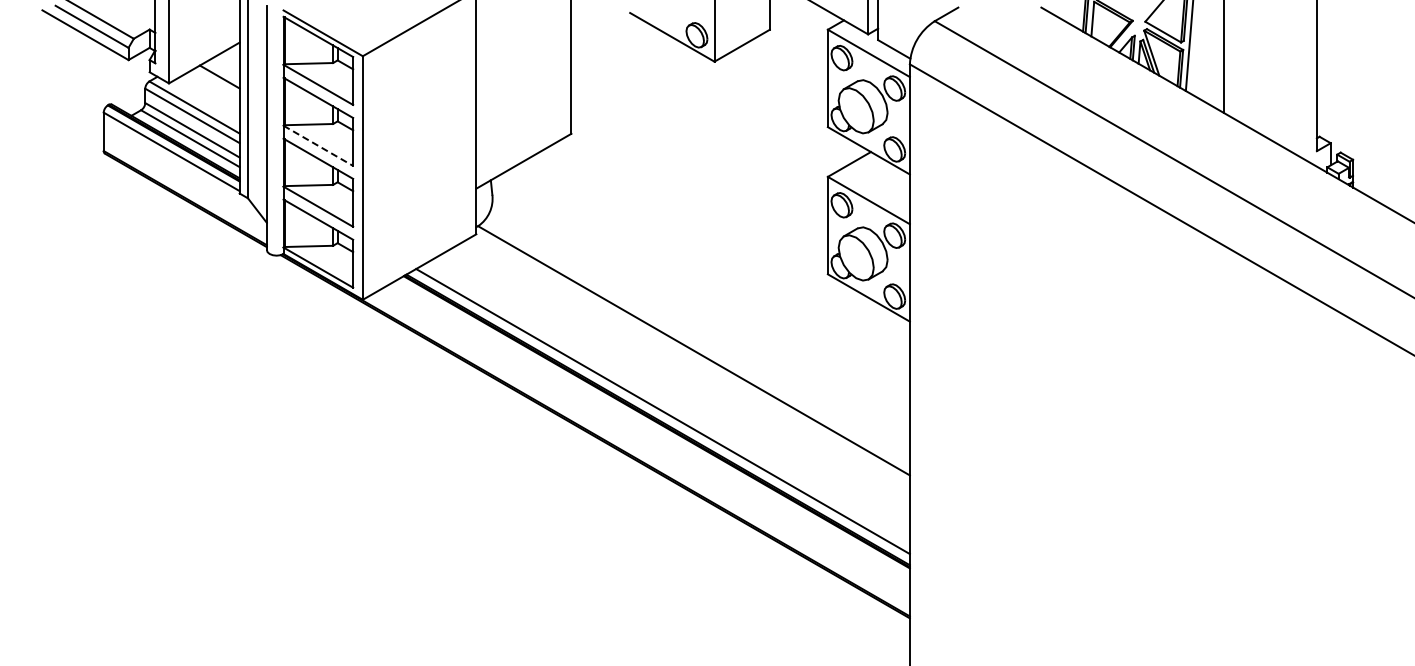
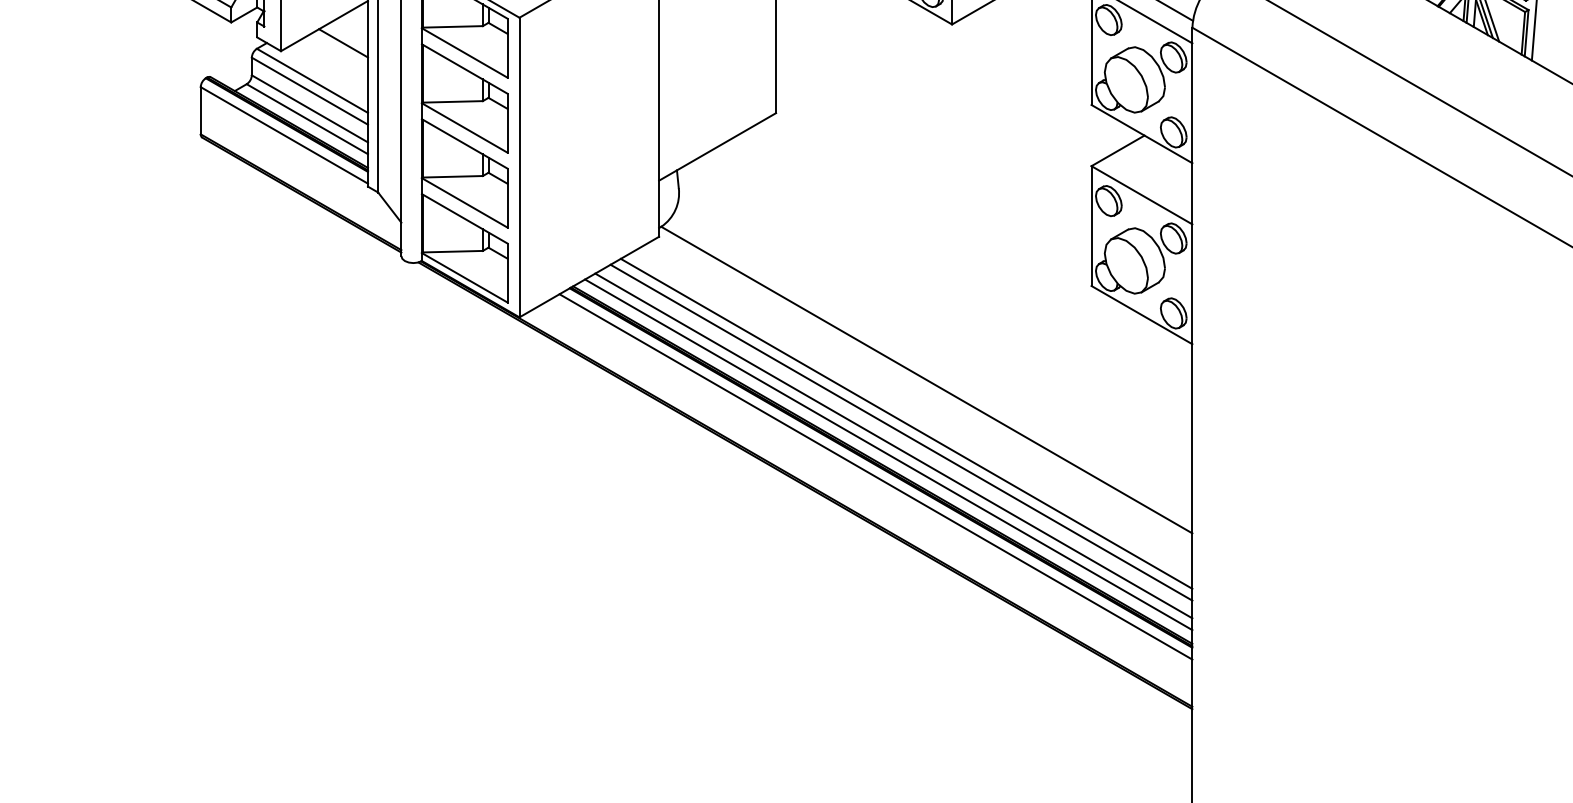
line: (318, 146) -> (464, 128), dashed -> solid
line: (677, 386) -> (906, 424), added
line: (672, 393) -> (900, 432), added
line: (666, 404) -> (893, 446), added
line: (652, 429) -> (875, 476), added

